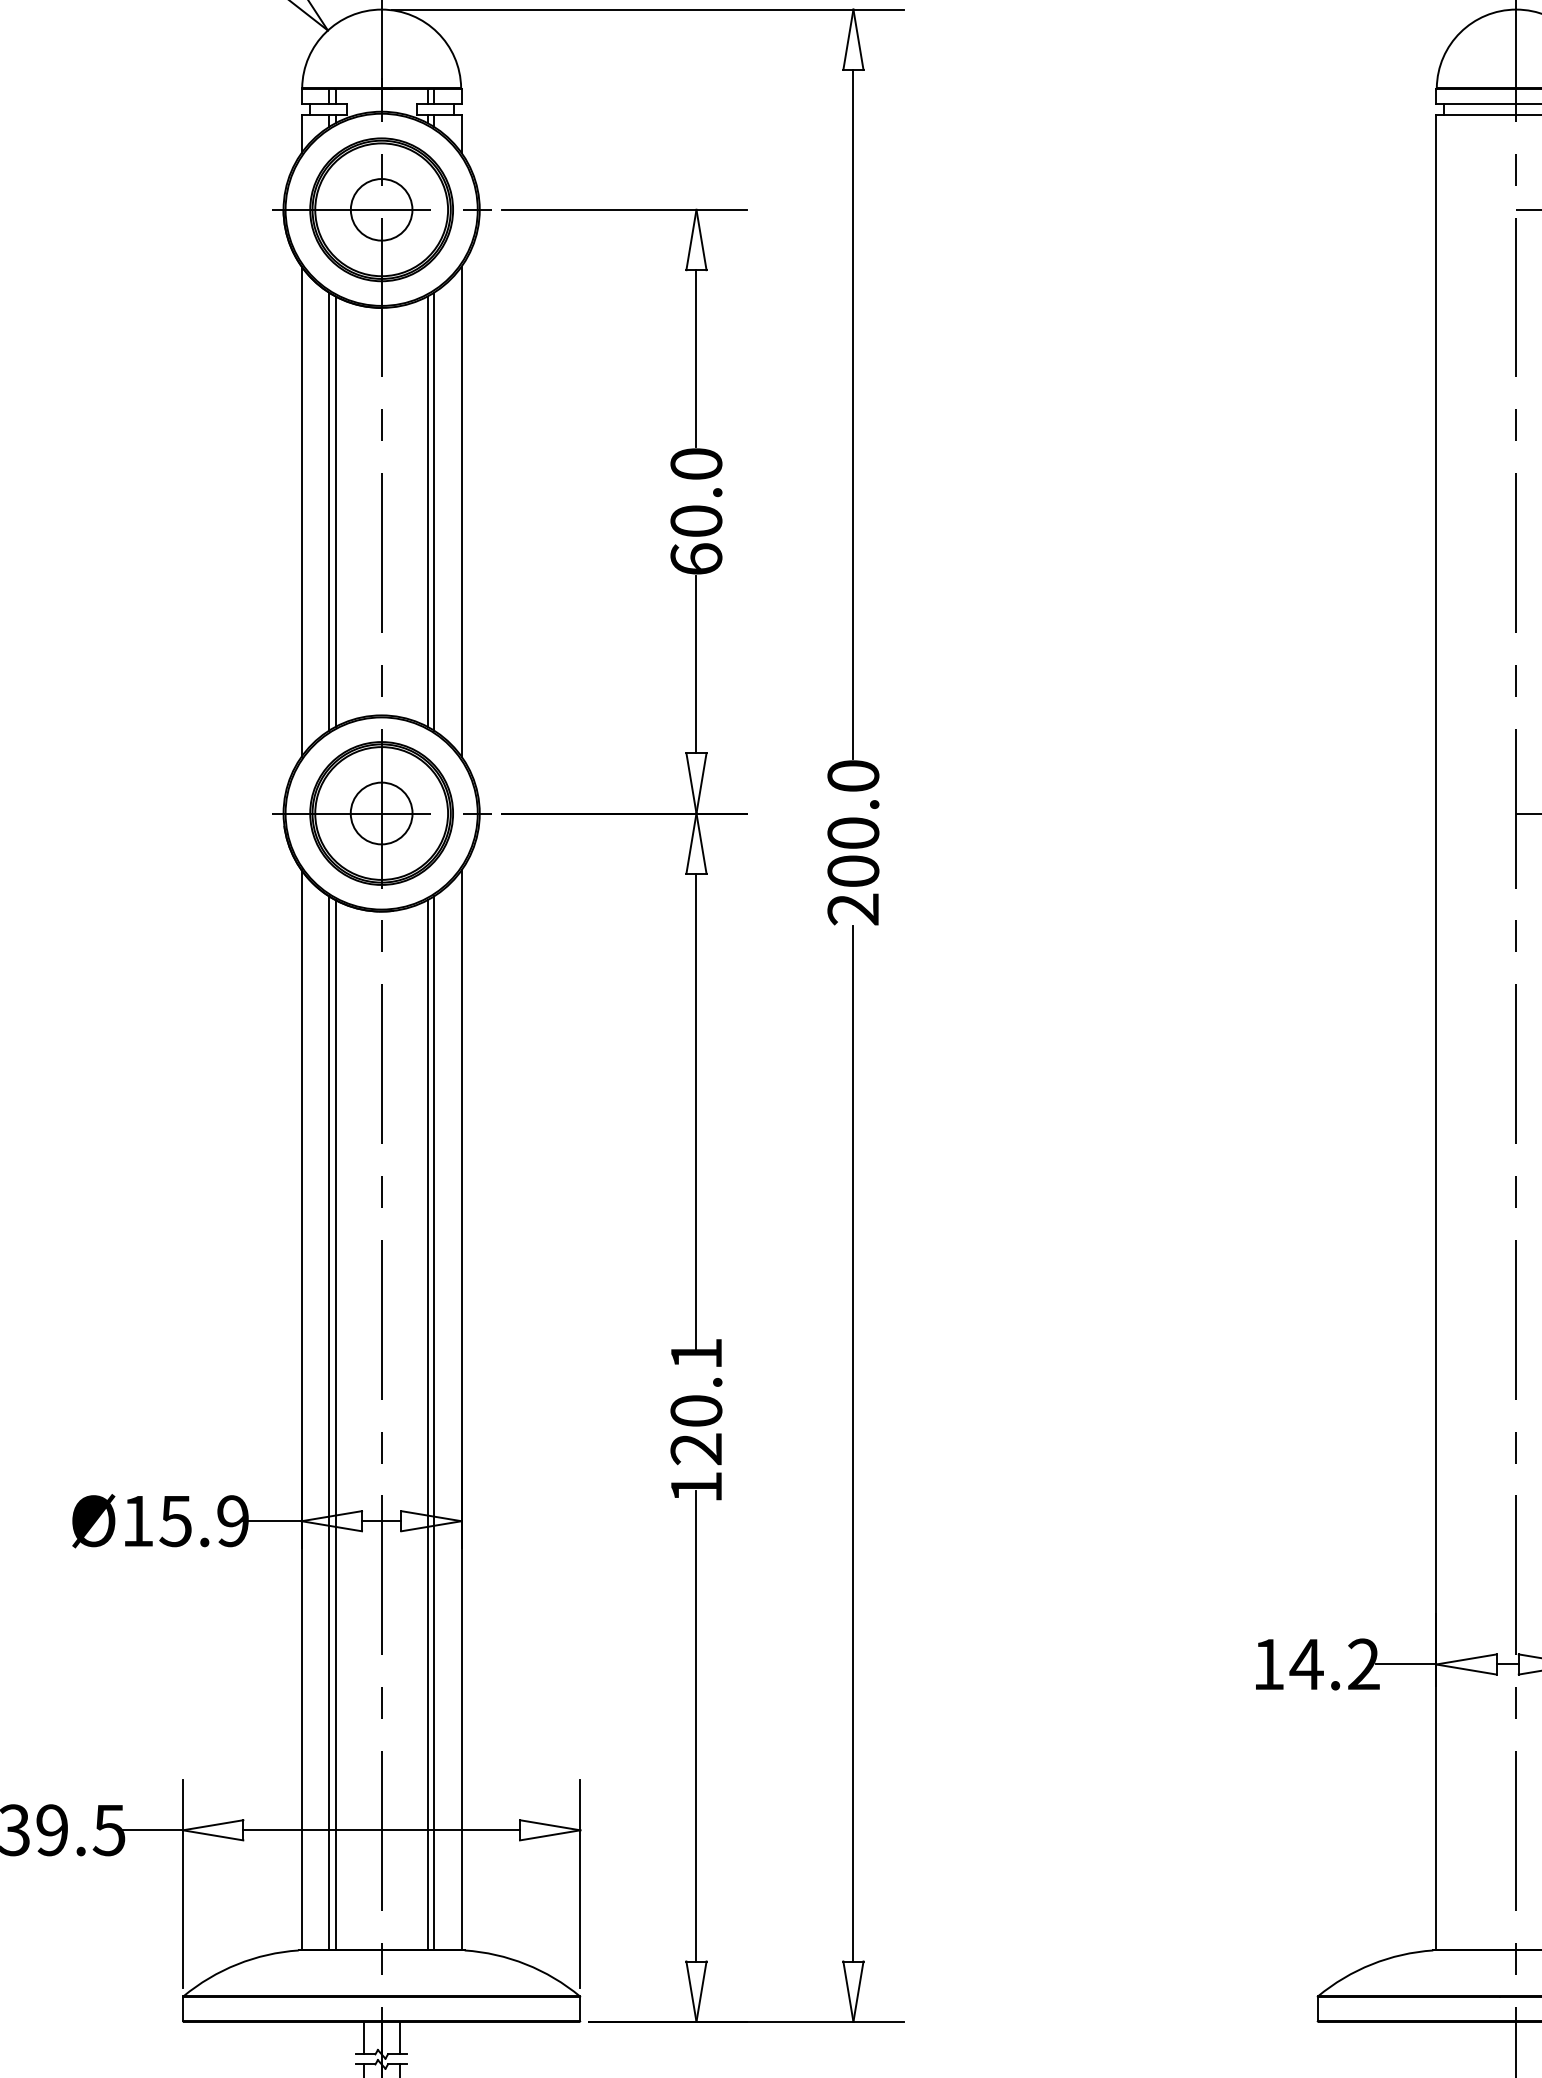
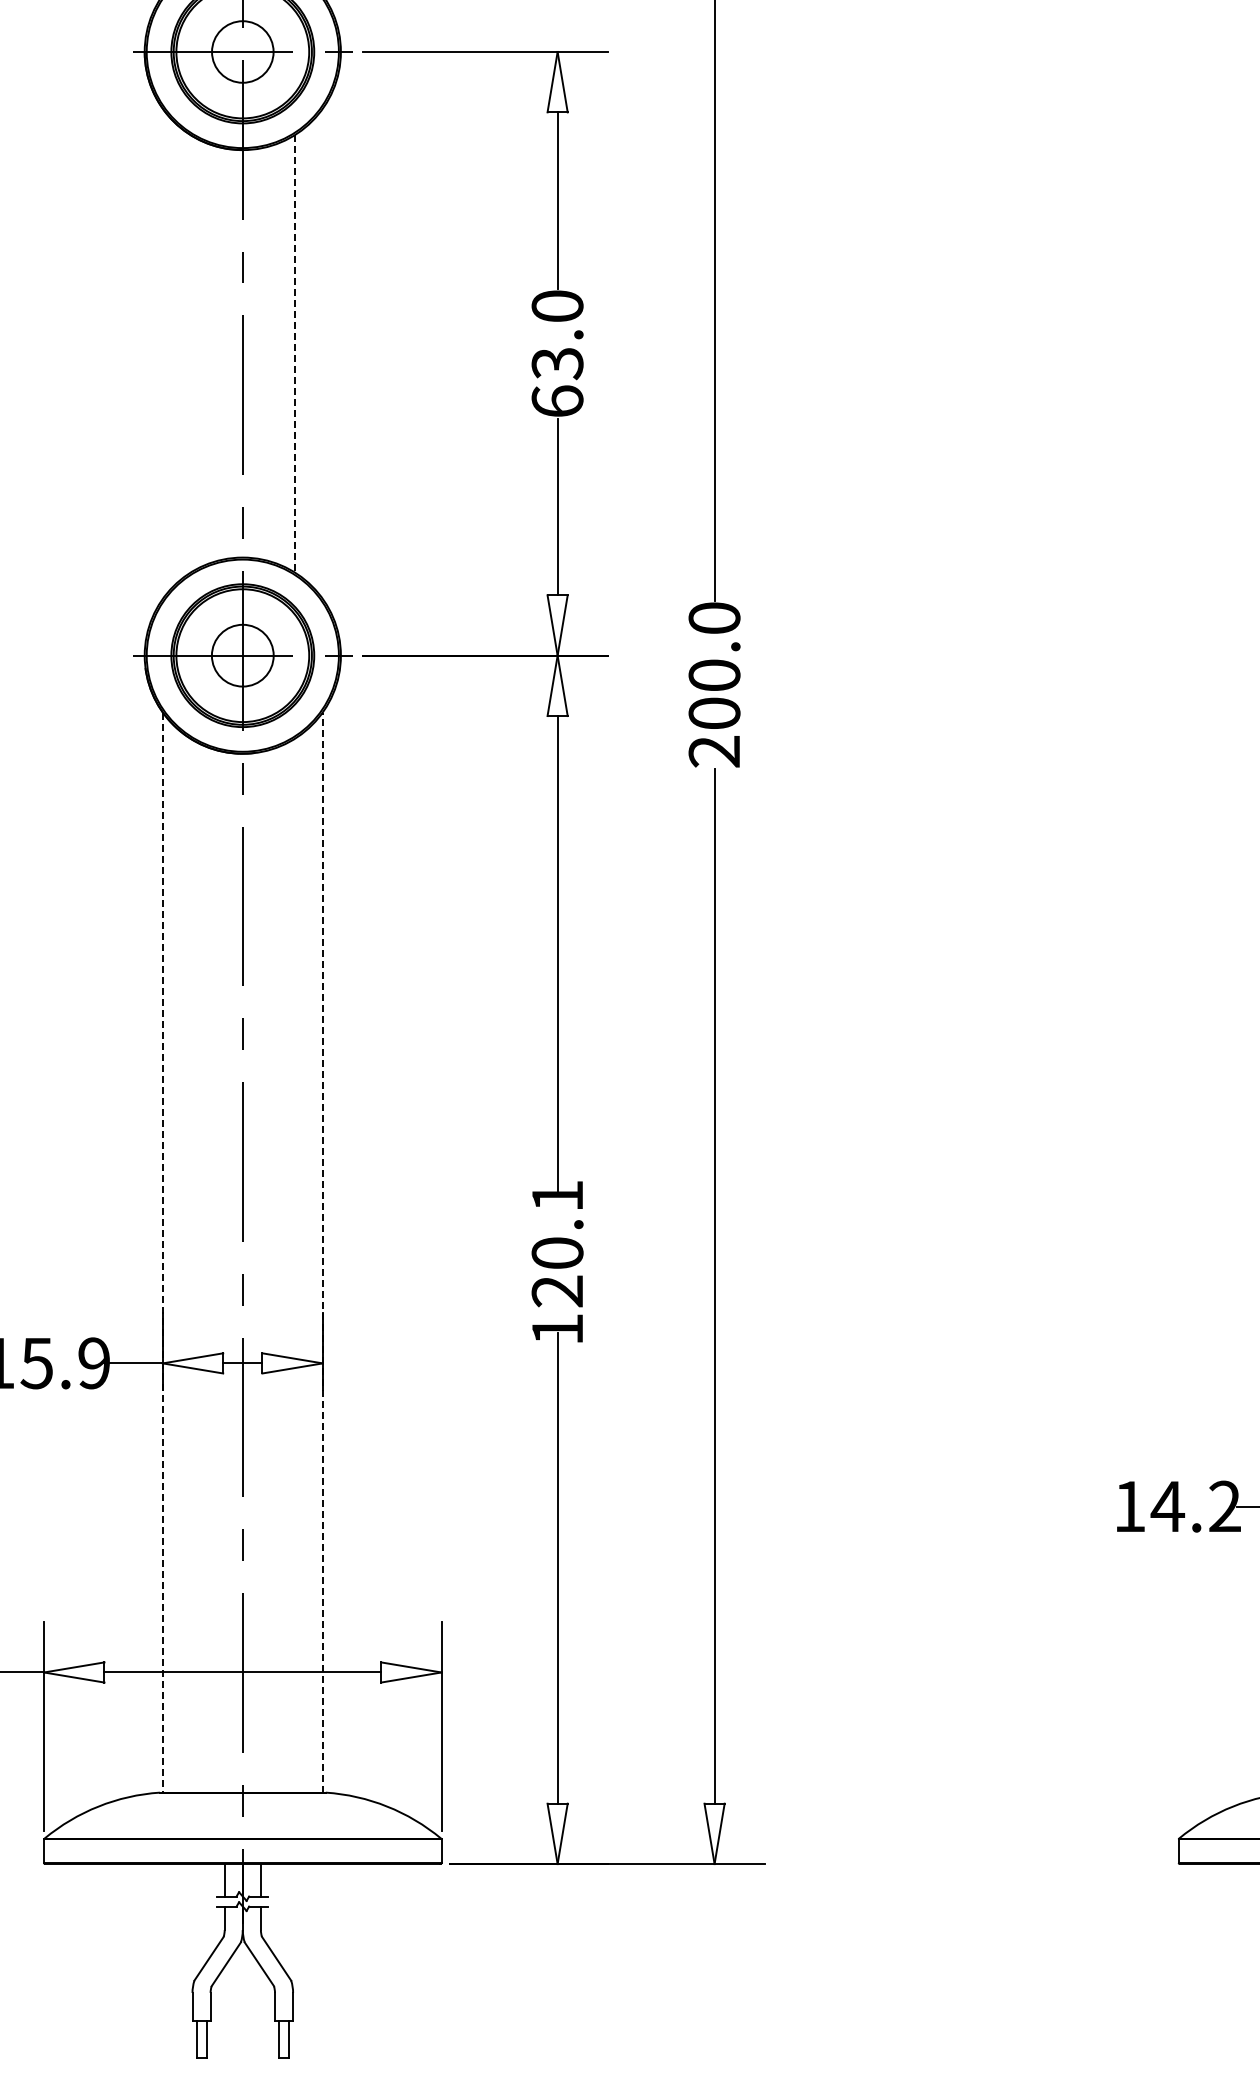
line: (301, 511) -> (162, 353), removed
line: (329, 511) -> (190, 353), removed
line: (335, 511) -> (196, 353), removed
line: (427, 511) -> (288, 353), removed
line: (434, 511) -> (295, 353), solid -> dashed
line: (461, 511) -> (322, 353), removed
text: (696, 521) -> (557, 363), 60.0 -> 63.0
line: (461, 1409) -> (322, 1251), solid -> dashed
line: (301, 1410) -> (162, 1252), solid -> dashed
line: (329, 1423) -> (190, 1265), removed
line: (434, 1423) -> (295, 1265), removed
line: (335, 1425) -> (196, 1267), removed
line: (427, 1425) -> (288, 1267), removed

